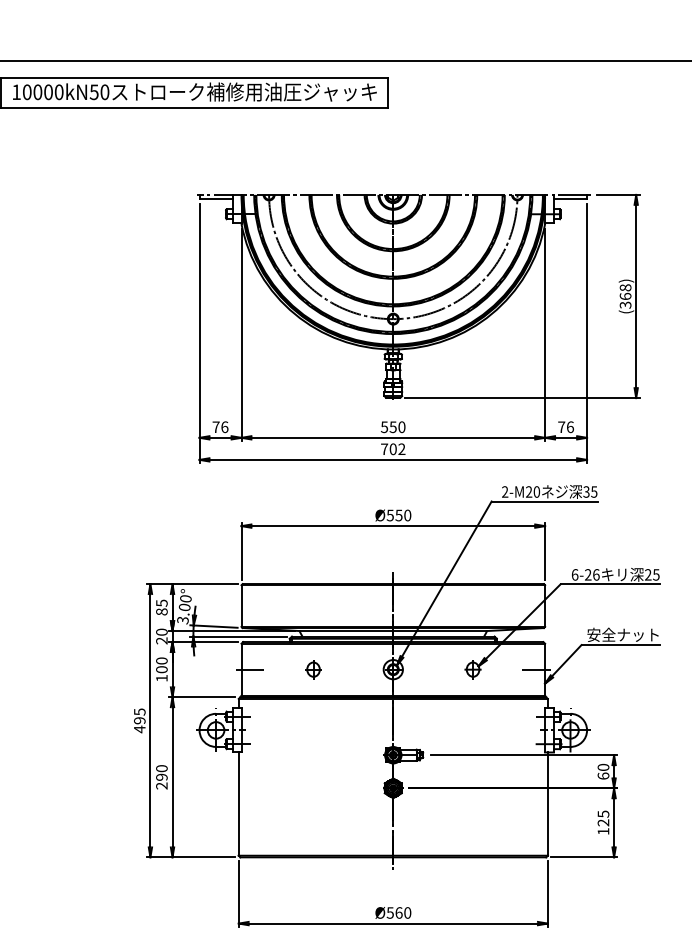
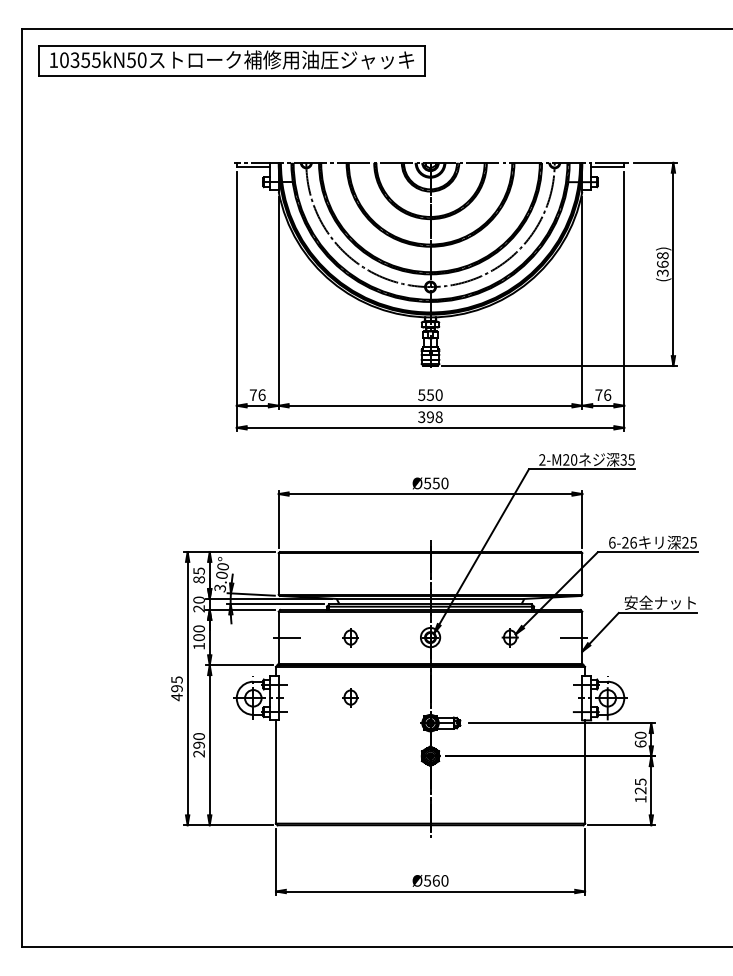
text: (48, 91) -> (85, 59), 10000kN50 -> 10355kN50
text: (393, 449) -> (430, 417), 702 -> 398
part: (313, 729) -> (350, 697), added

